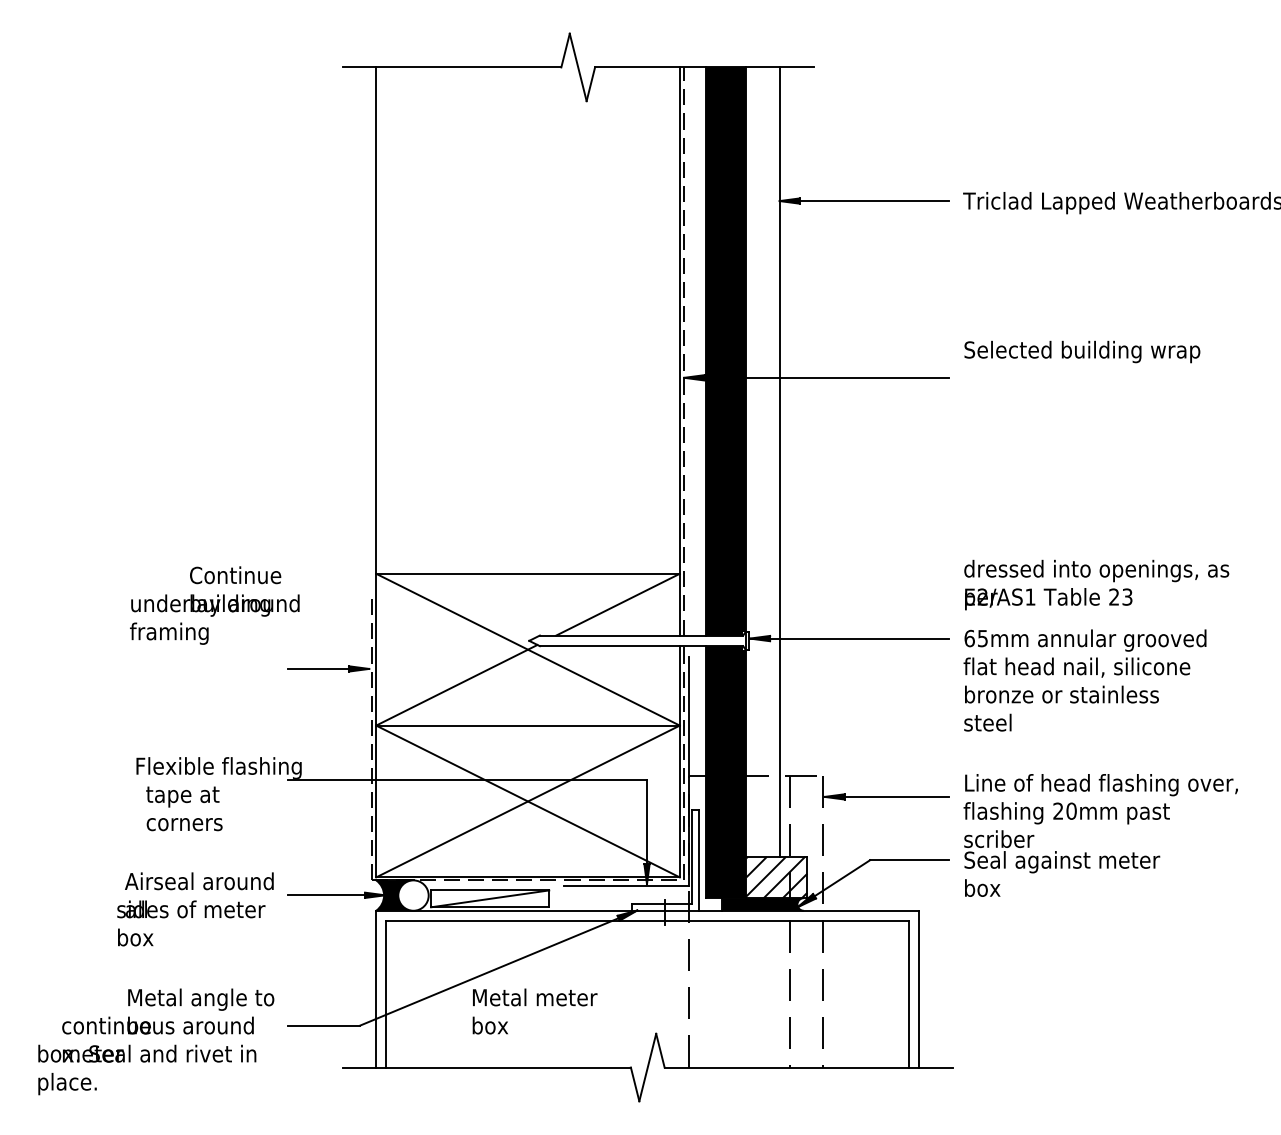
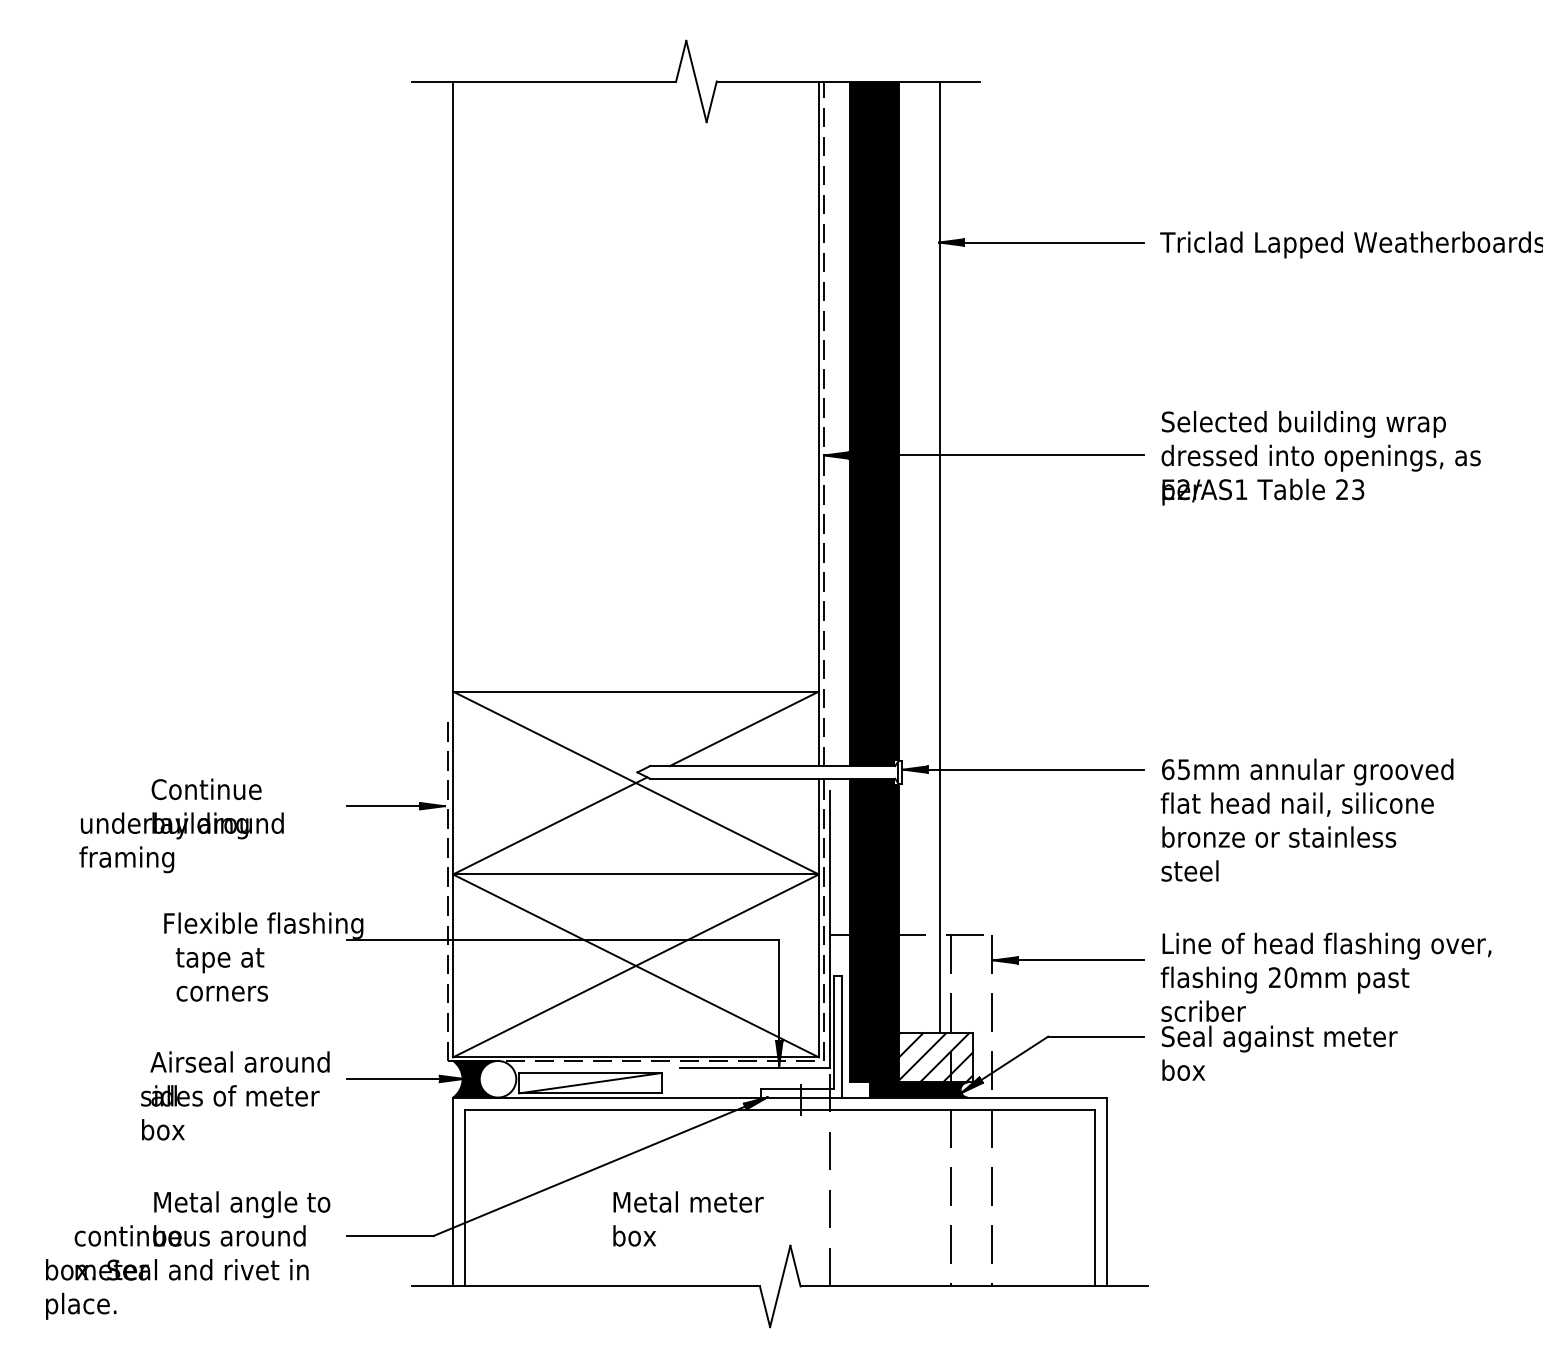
text: (1096, 584) -> (1320, 474), moved
text: (214, 605) -> (181, 825), moved
text: (535, 1011) -> (688, 1218), moved

